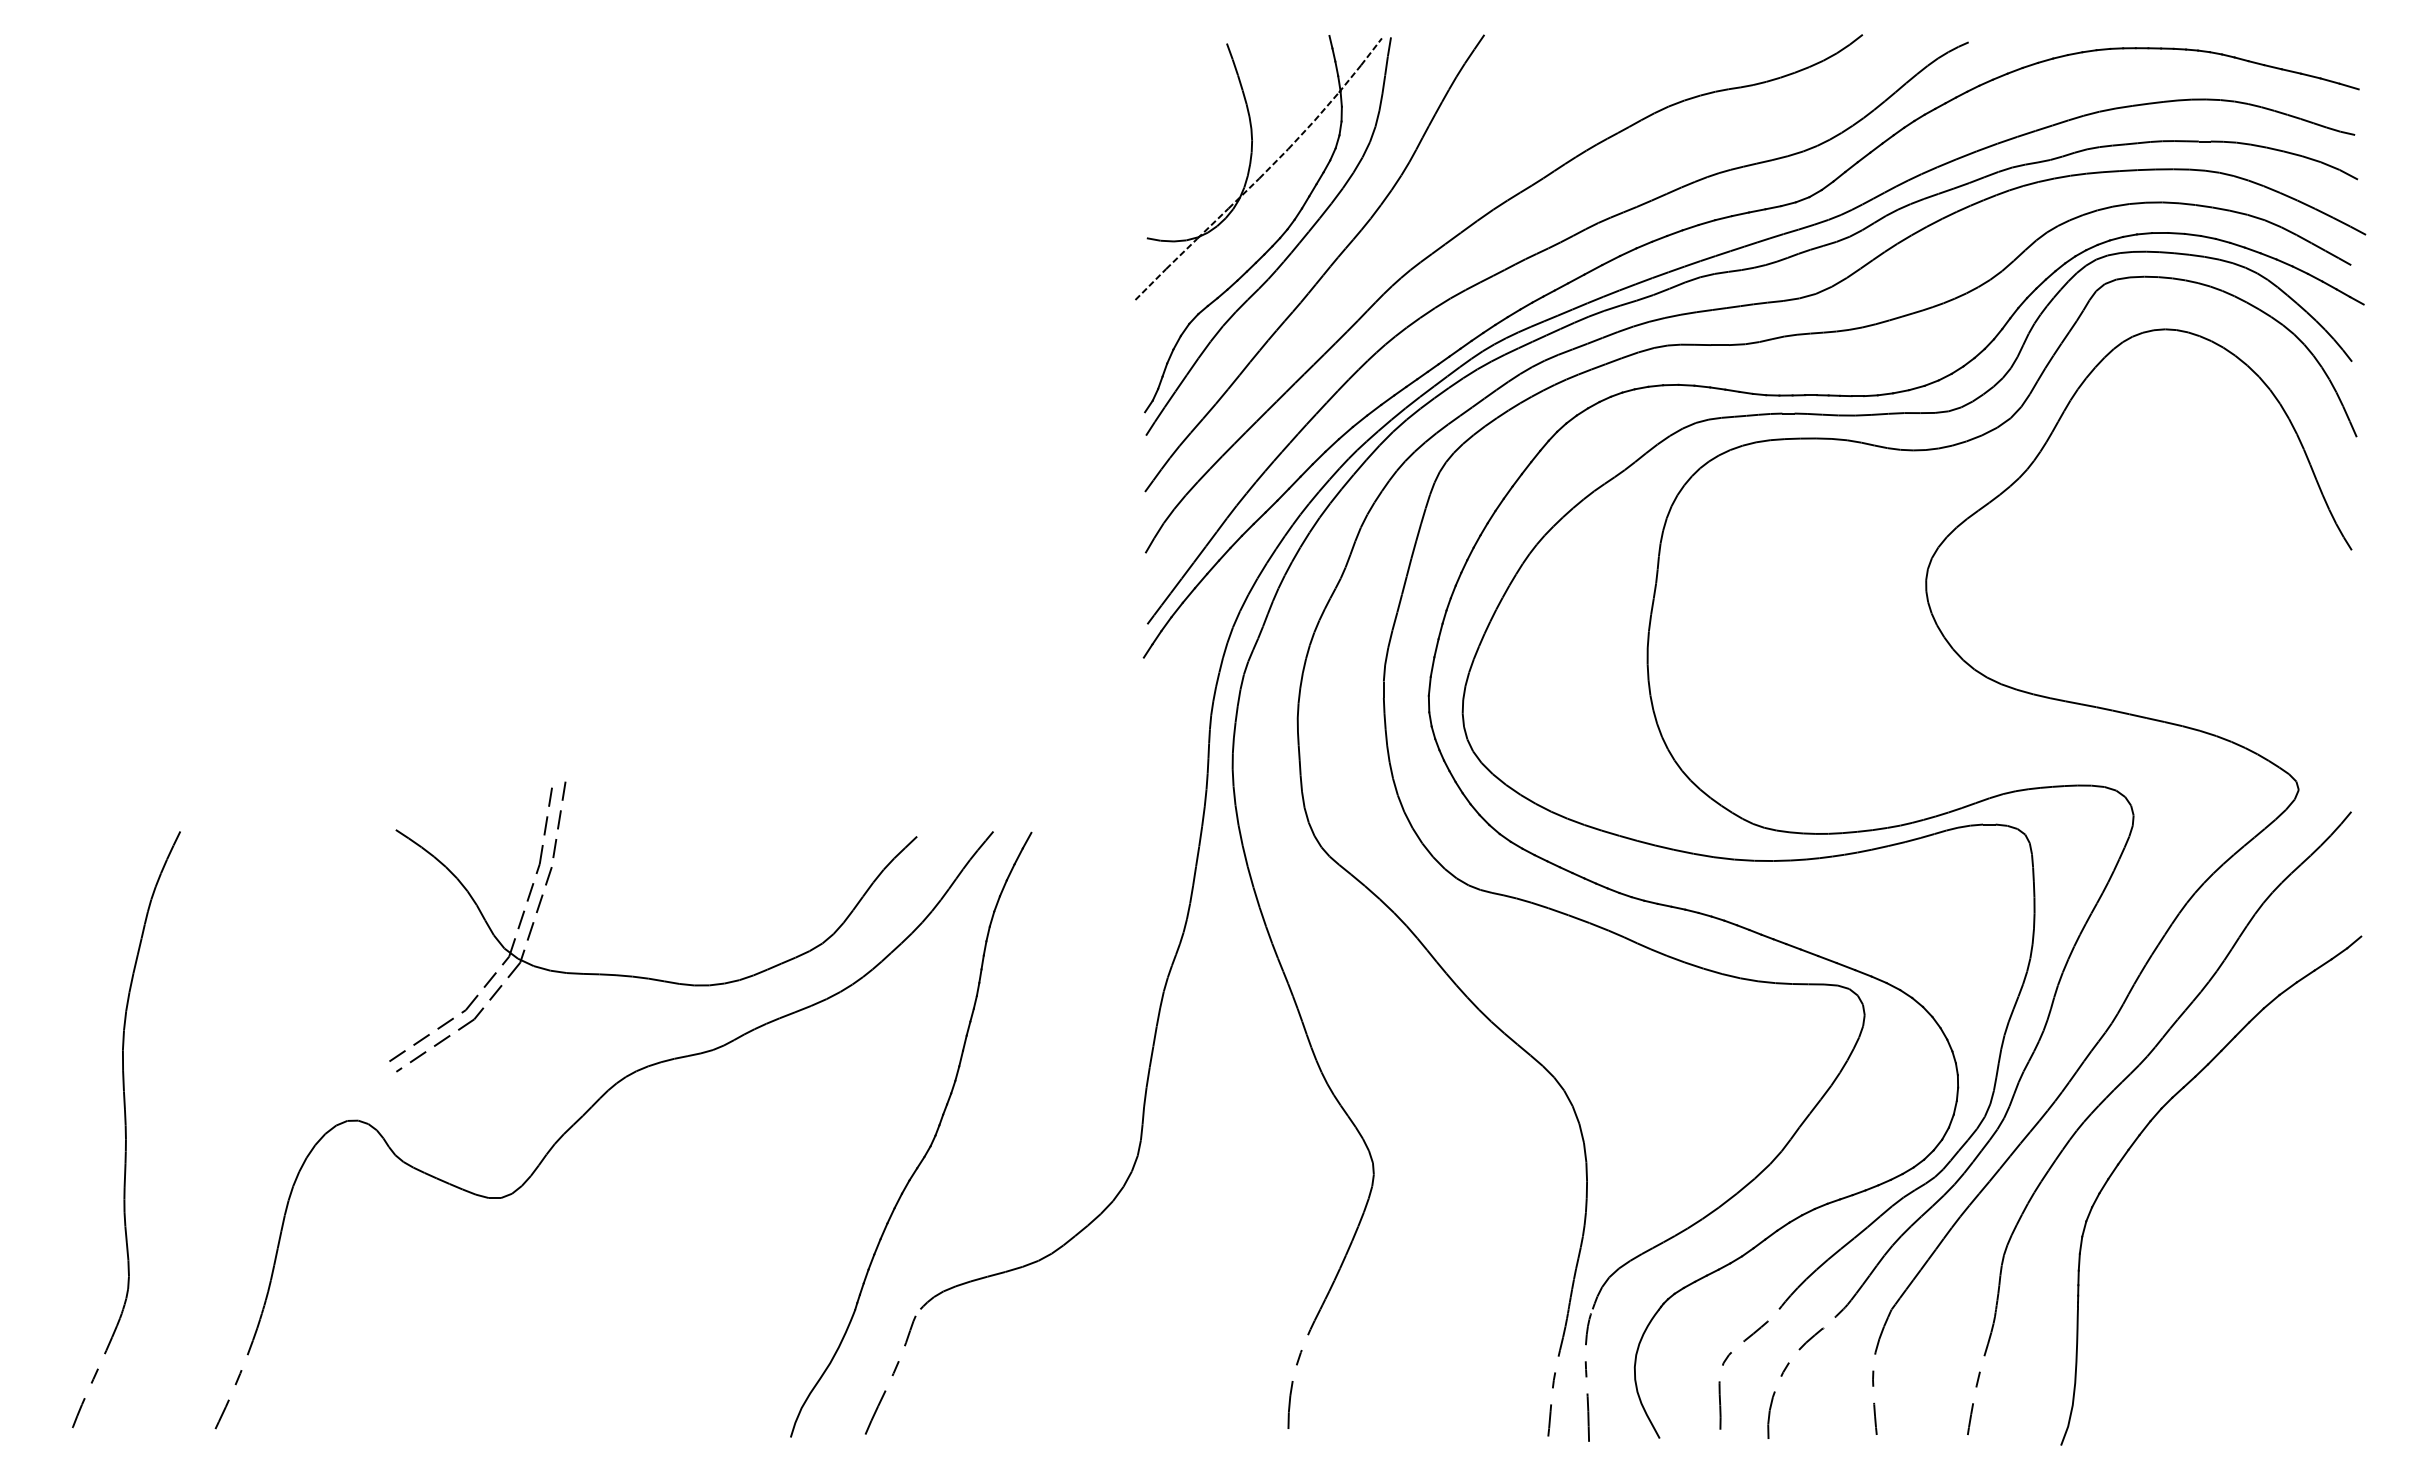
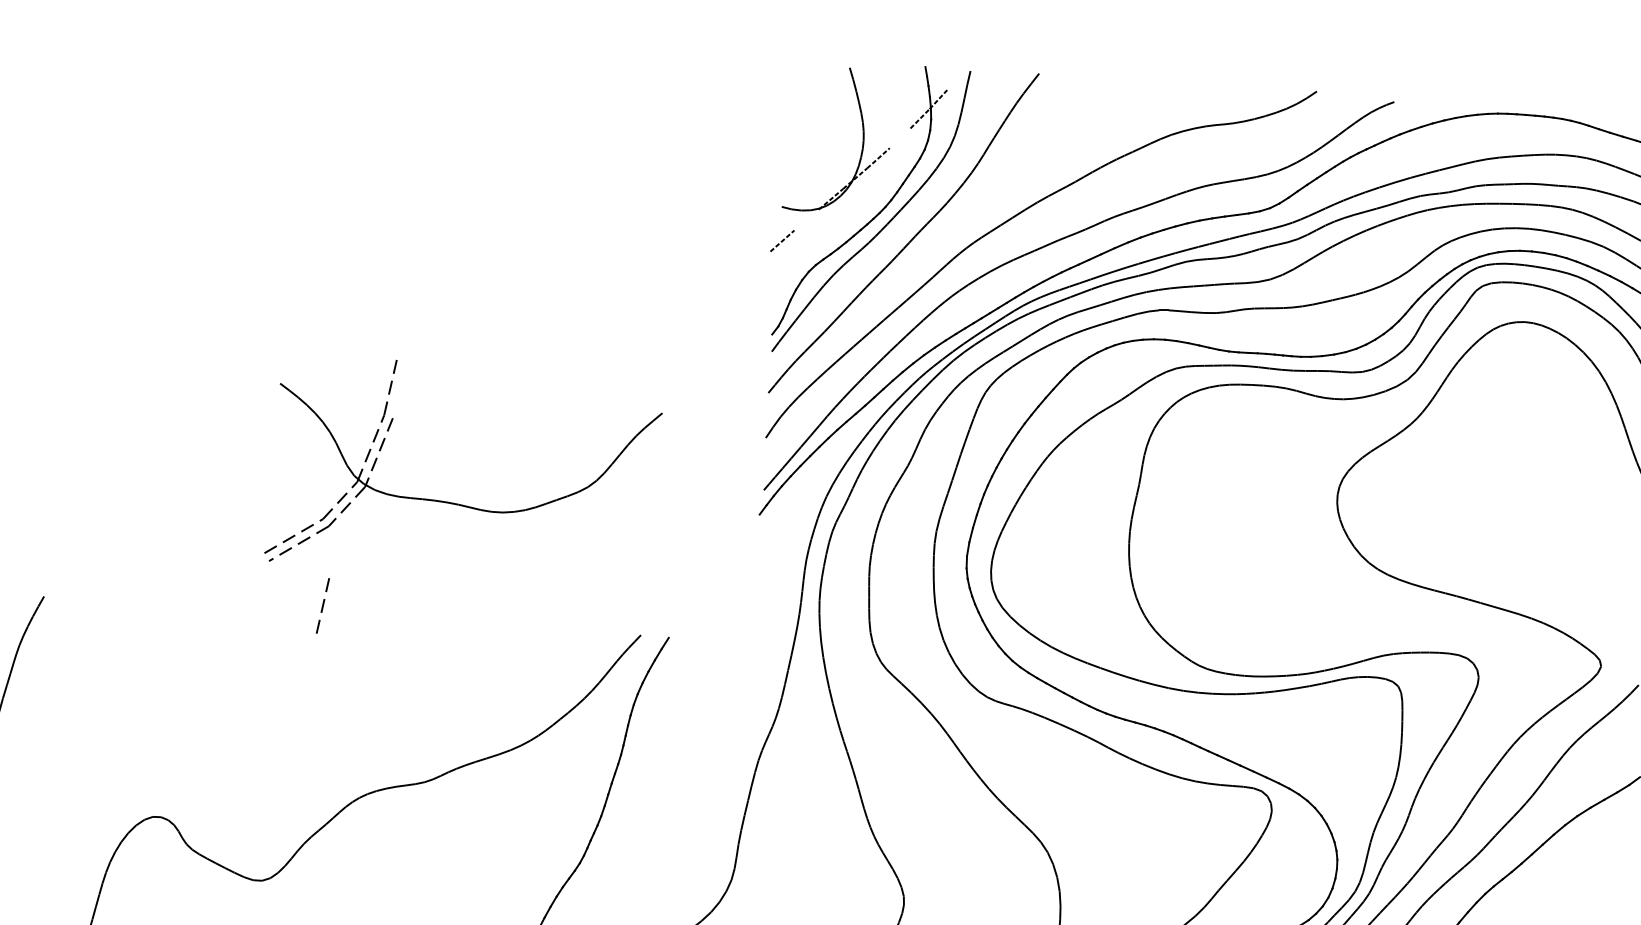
line: (1371, 51) -> (955, 80), removed
line: (1301, 134) -> (900, 138), removed
line: (1181, 253) -> (806, 219), removed
part: (649, 977) -> (459, 503), moved

